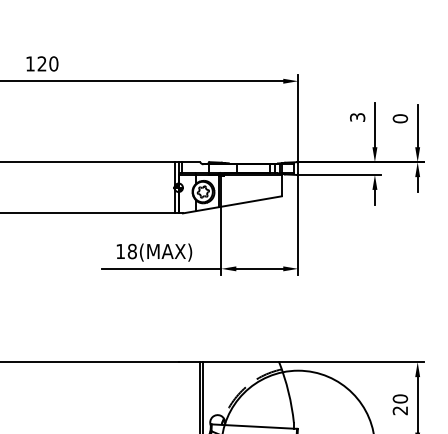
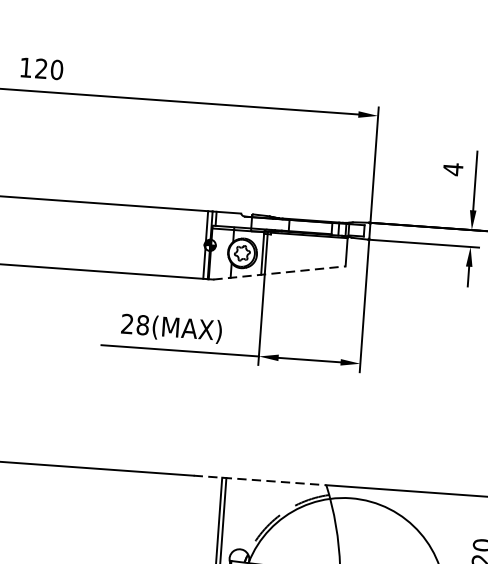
text: (357, 117) -> (453, 169), 3 -> 4
line: (232, 204) -> (279, 272), solid -> dashed
text: (120, 250) -> (127, 322), 18(MAX) -> 28(MAX)
line: (229, 362) -> (260, 480), solid -> dashed

